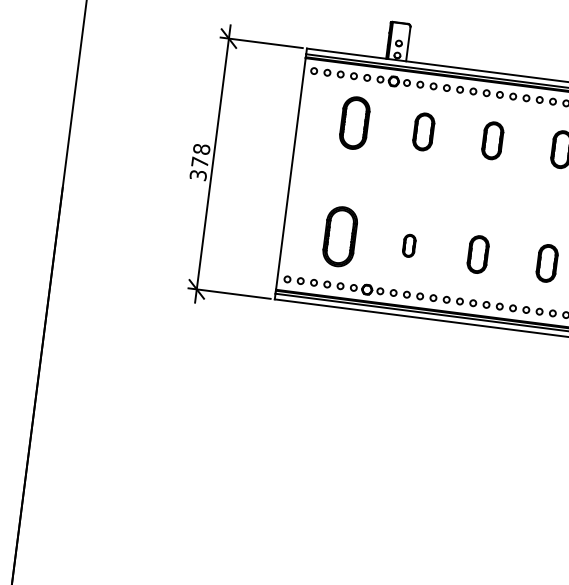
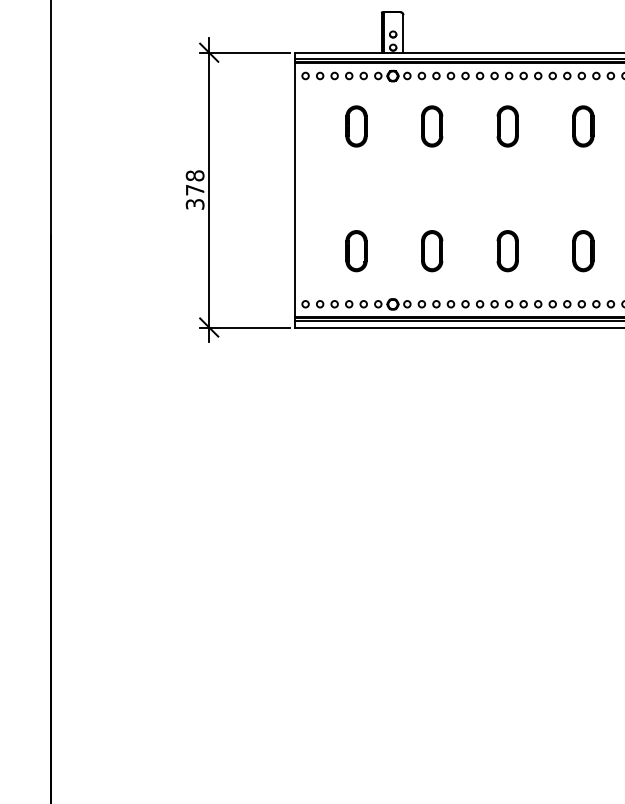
part: (354, 123) -> (356, 126), size x0.71
part: (340, 237) -> (356, 251), size x0.62
part: (409, 246) -> (432, 251), size x1.67

